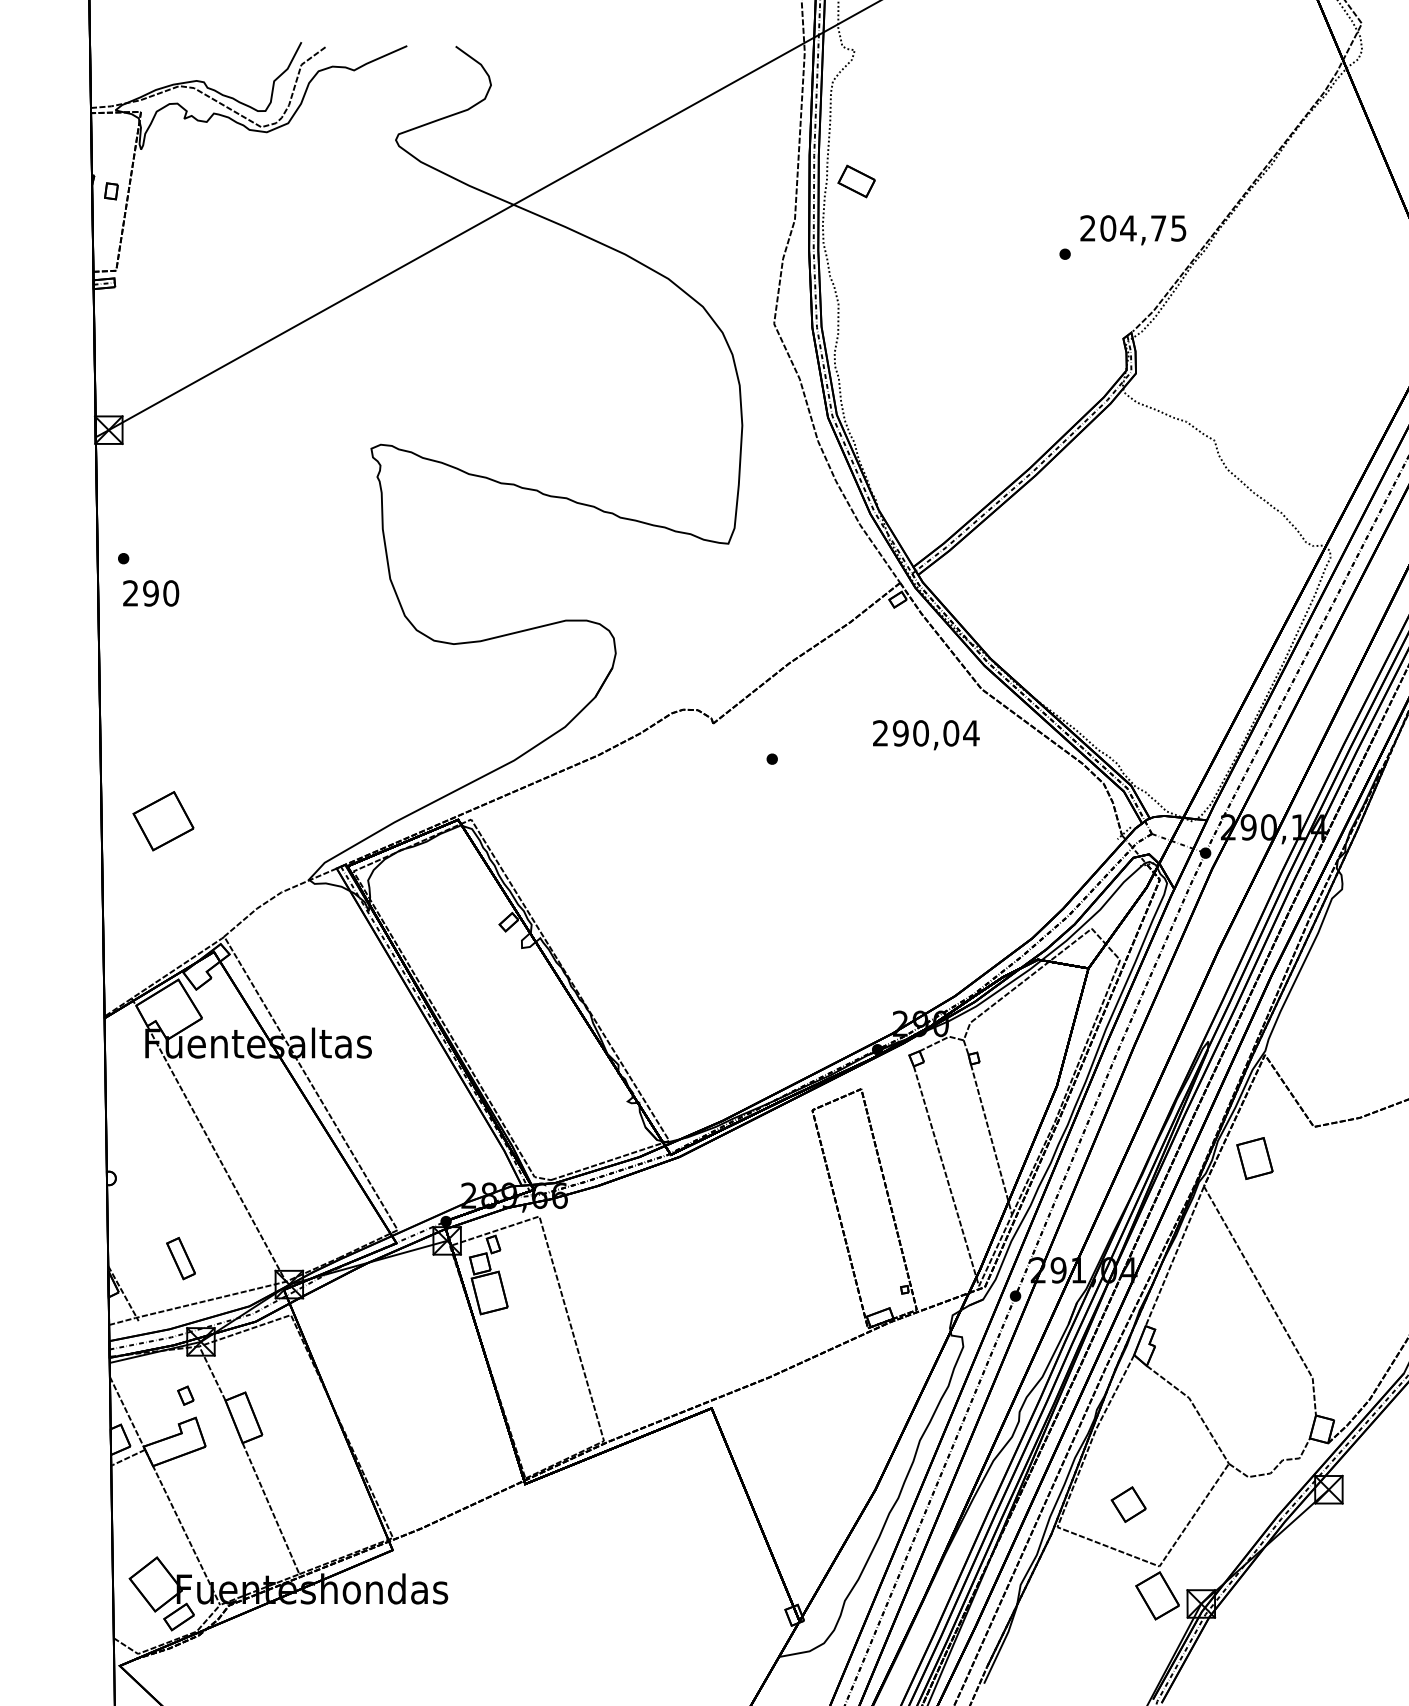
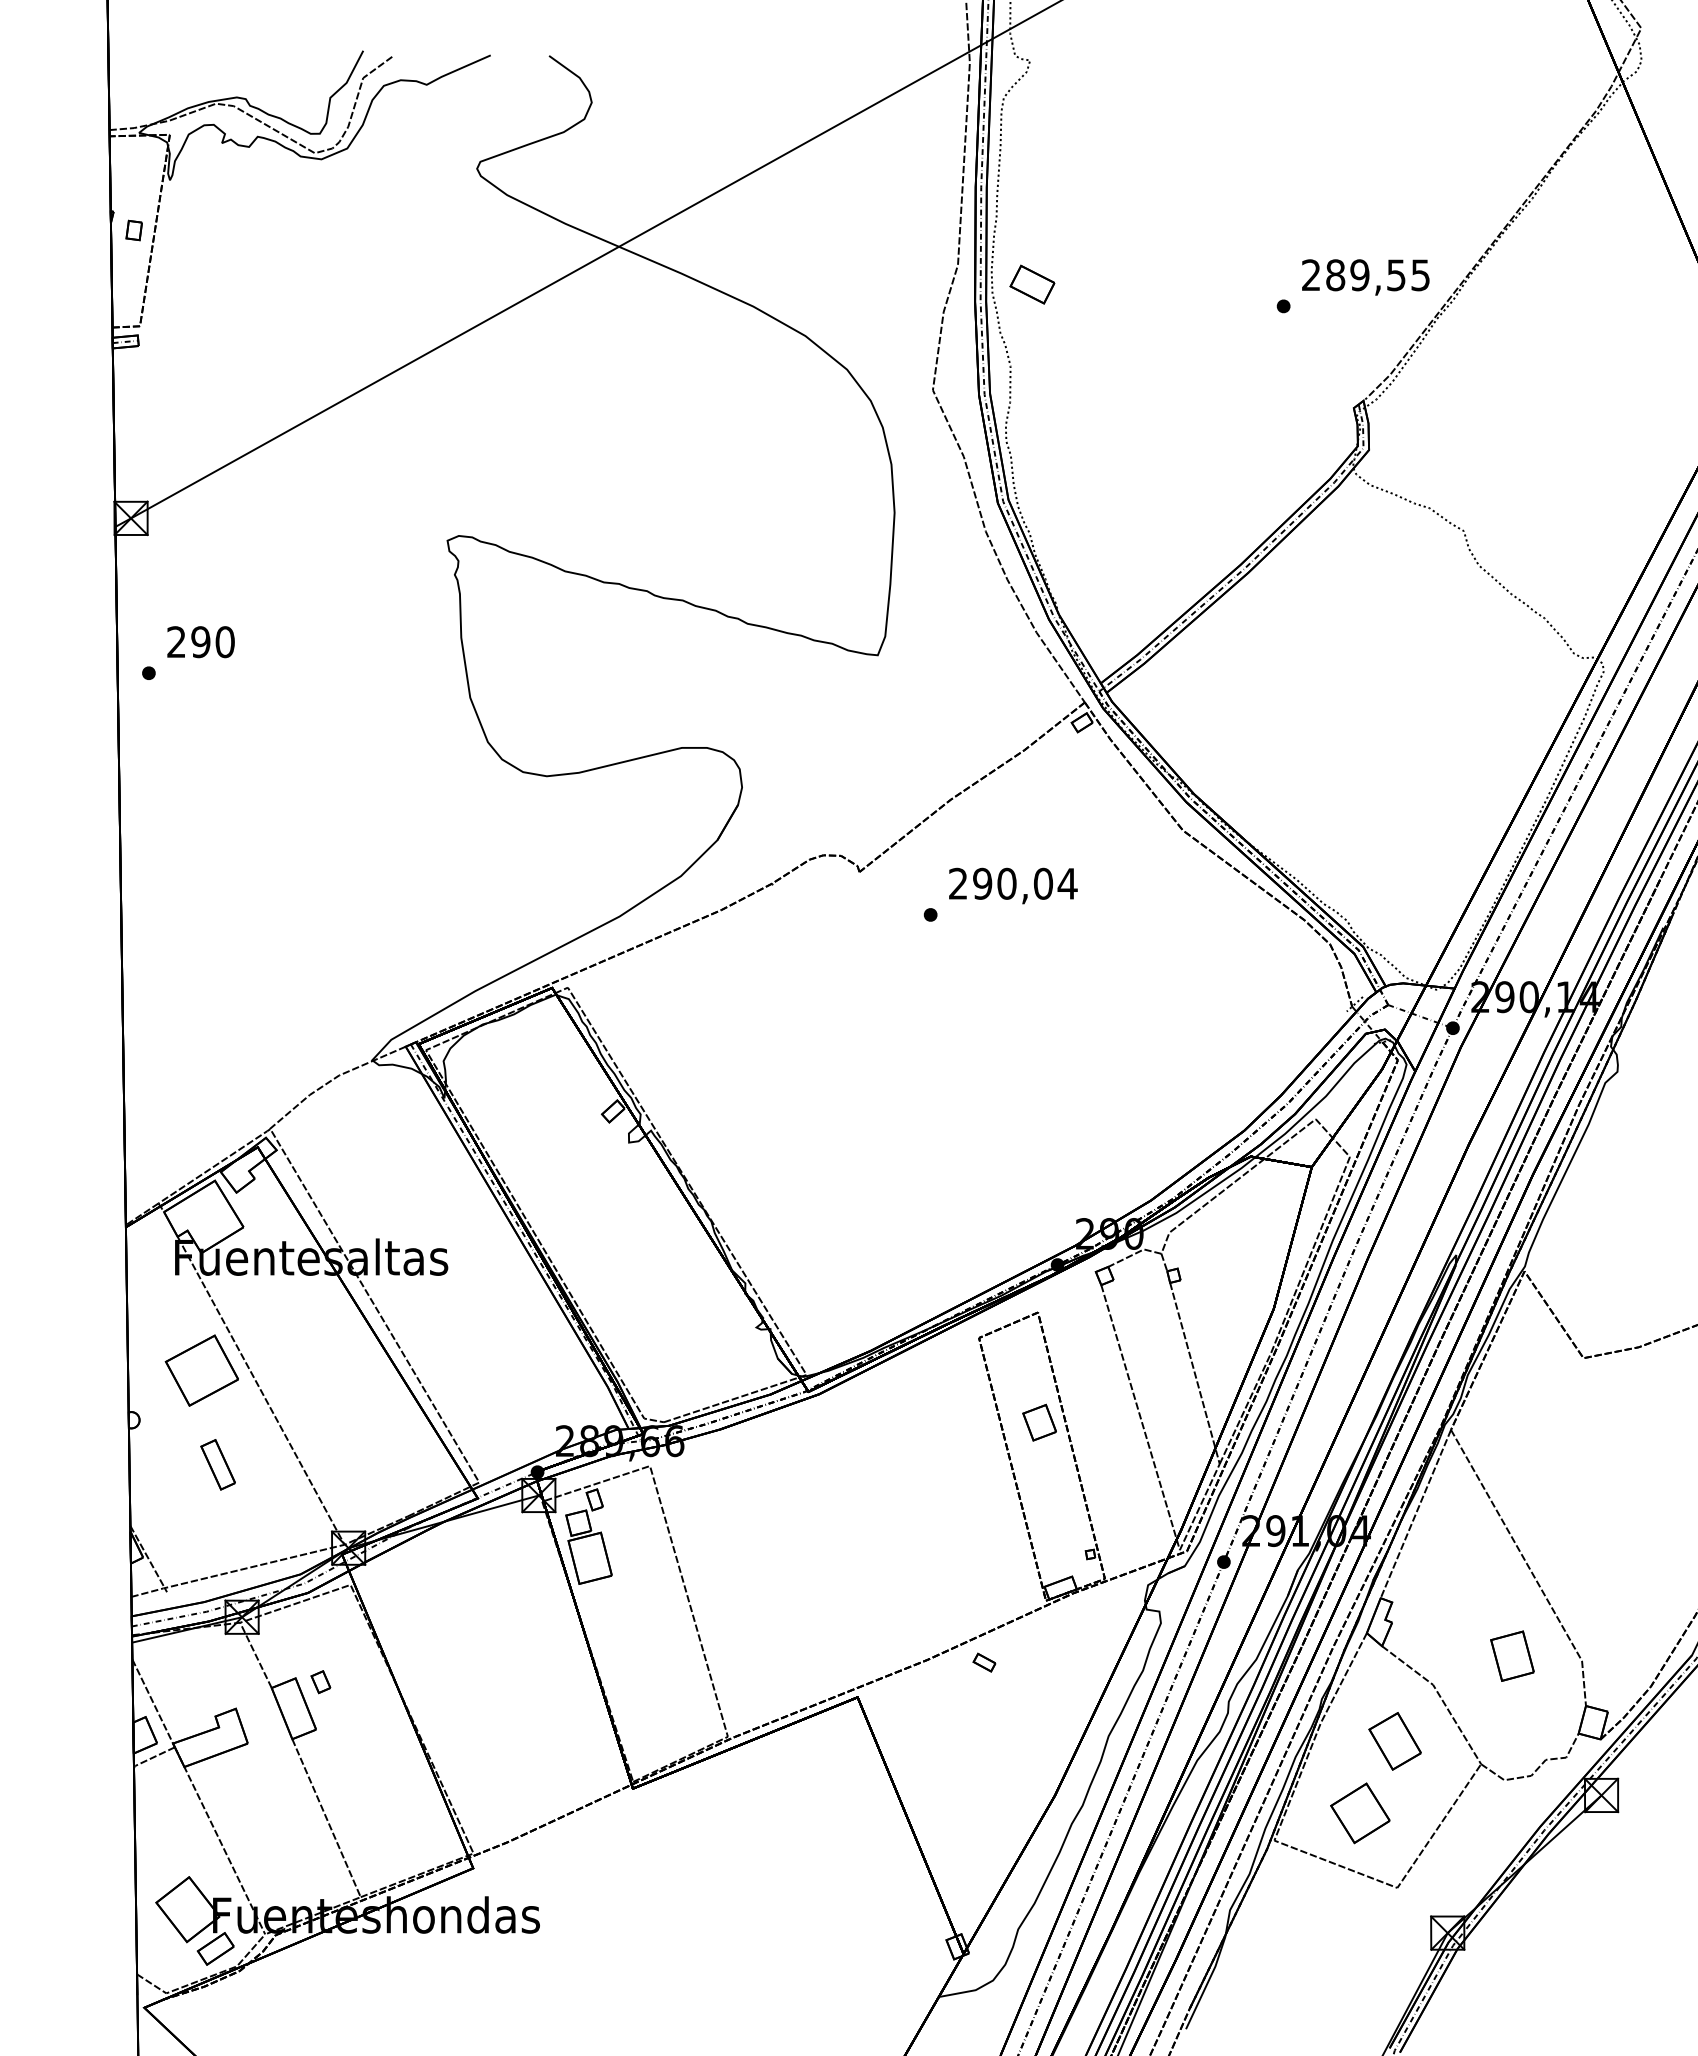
part: (856, 181) -> (1032, 284), moved
text: (1133, 228) -> (1365, 275), 204,75 -> 289,55
text: (150, 593) -> (200, 642), moved
text: (926, 734) -> (1013, 885), moved
part: (163, 821) -> (201, 1370), moved
part: (1255, 1157) -> (1512, 1655), moved
part: (862, 1180) -> (1039, 1422), added
part: (180, 1258) -> (217, 1464), moved
part: (816, 1379) -> (984, 1662), added
part: (185, 1396) -> (320, 1682), moved
part: (1128, 1504) -> (1360, 1813), size x1.43
part: (1157, 1595) -> (1394, 1741), moved

